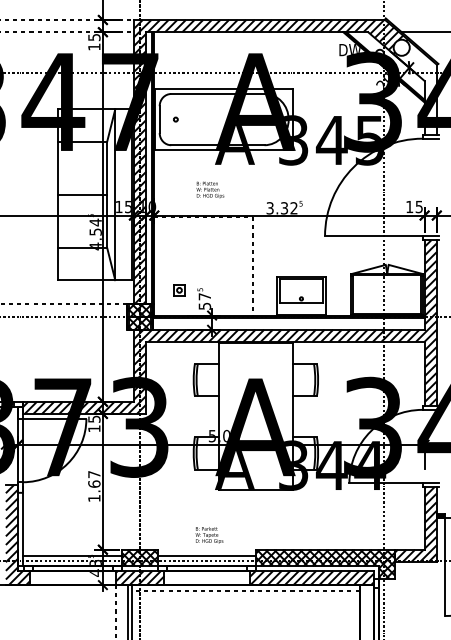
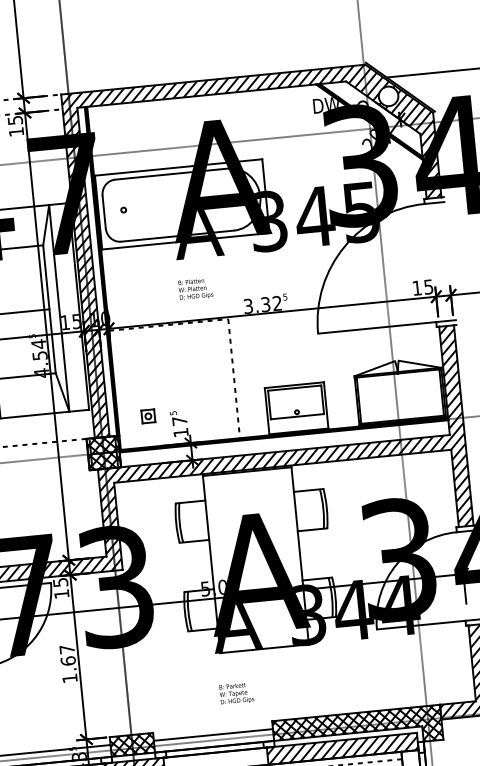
hatch: (417, 88) -> (412, 143), added
text: (210, 189) -> (195, 288), moved
text: (204, 305) -> (180, 431), 57 -> 17
text: (209, 535) -> (236, 693), moved

